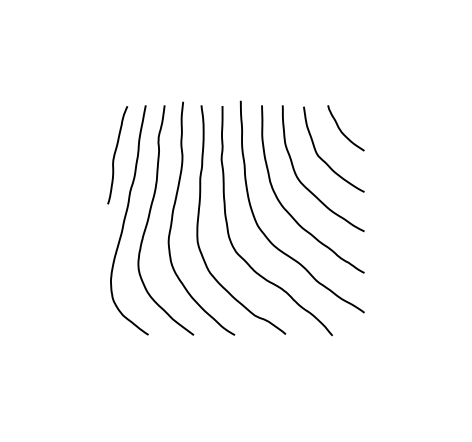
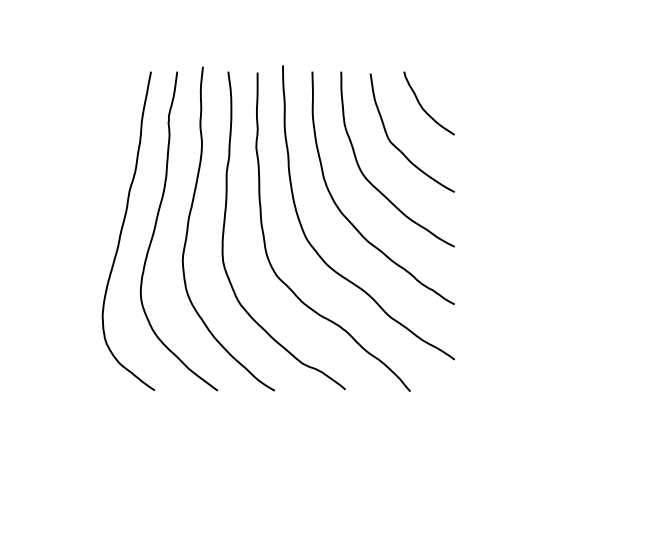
curve: (115, 155) -> (108, 141), removed

